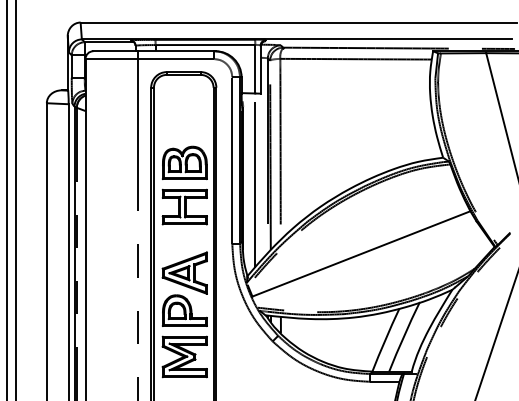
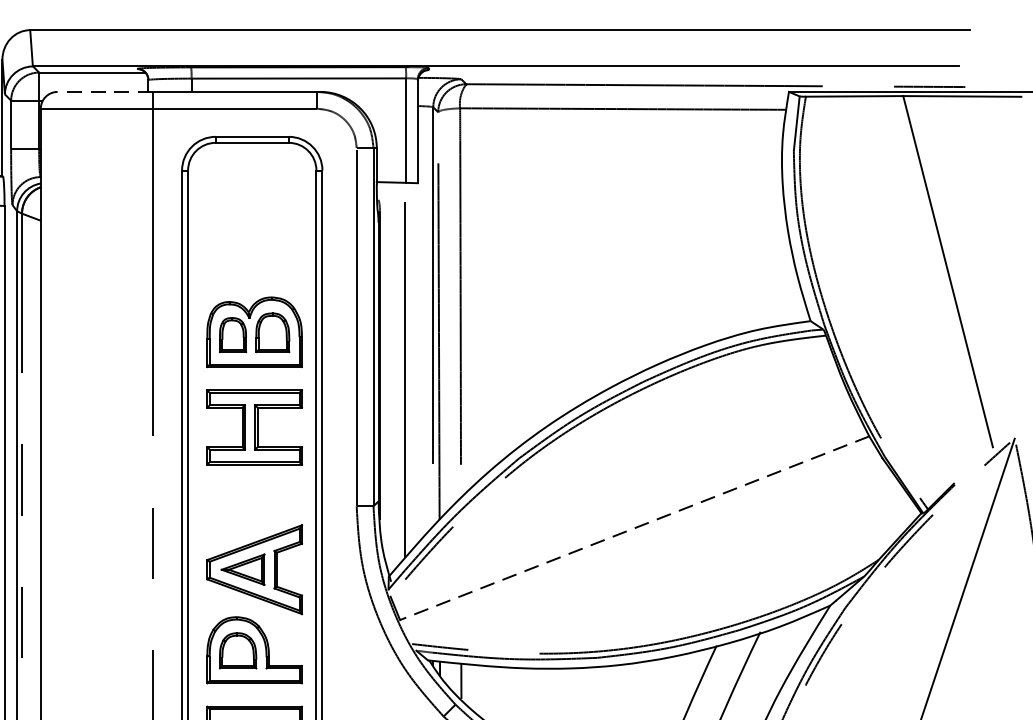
line: (115, 51) -> (105, 92), solid -> dashed
line: (360, 254) -> (632, 529), solid -> dashed

